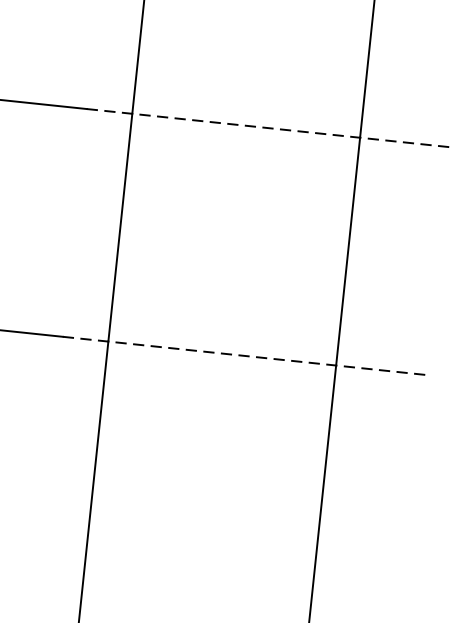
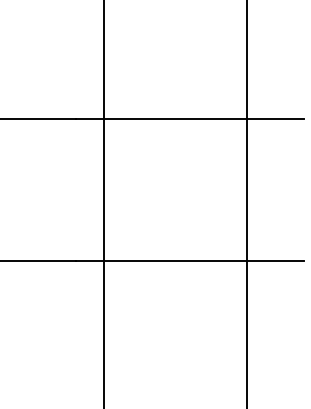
line: (269, 127) -> (190, 118), dashed -> solid
line: (245, 356) -> (190, 261), dashed -> solid

